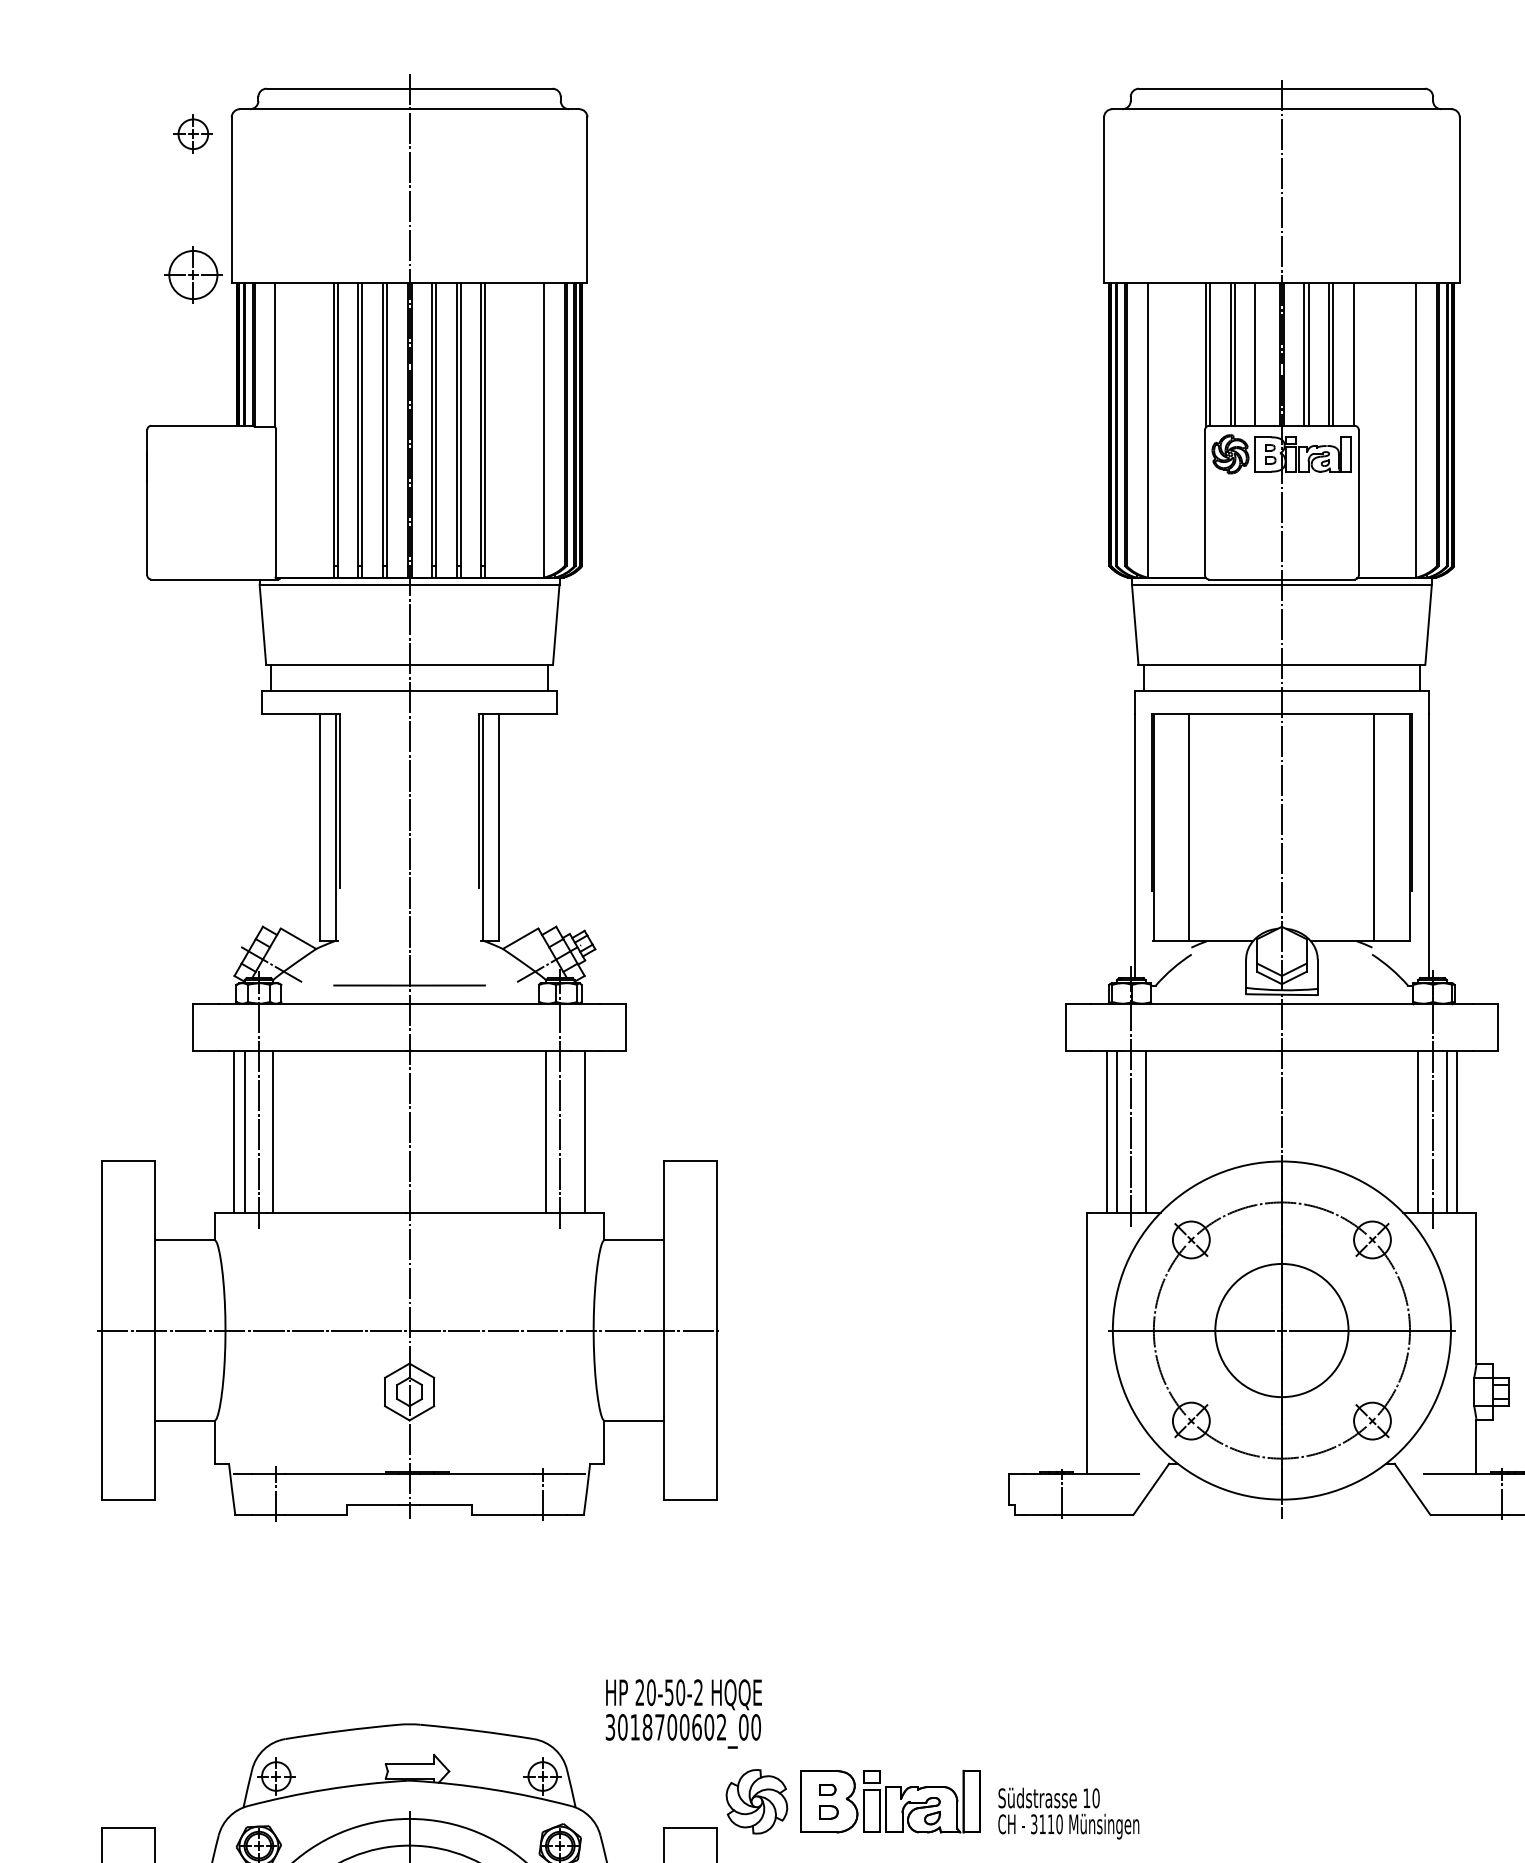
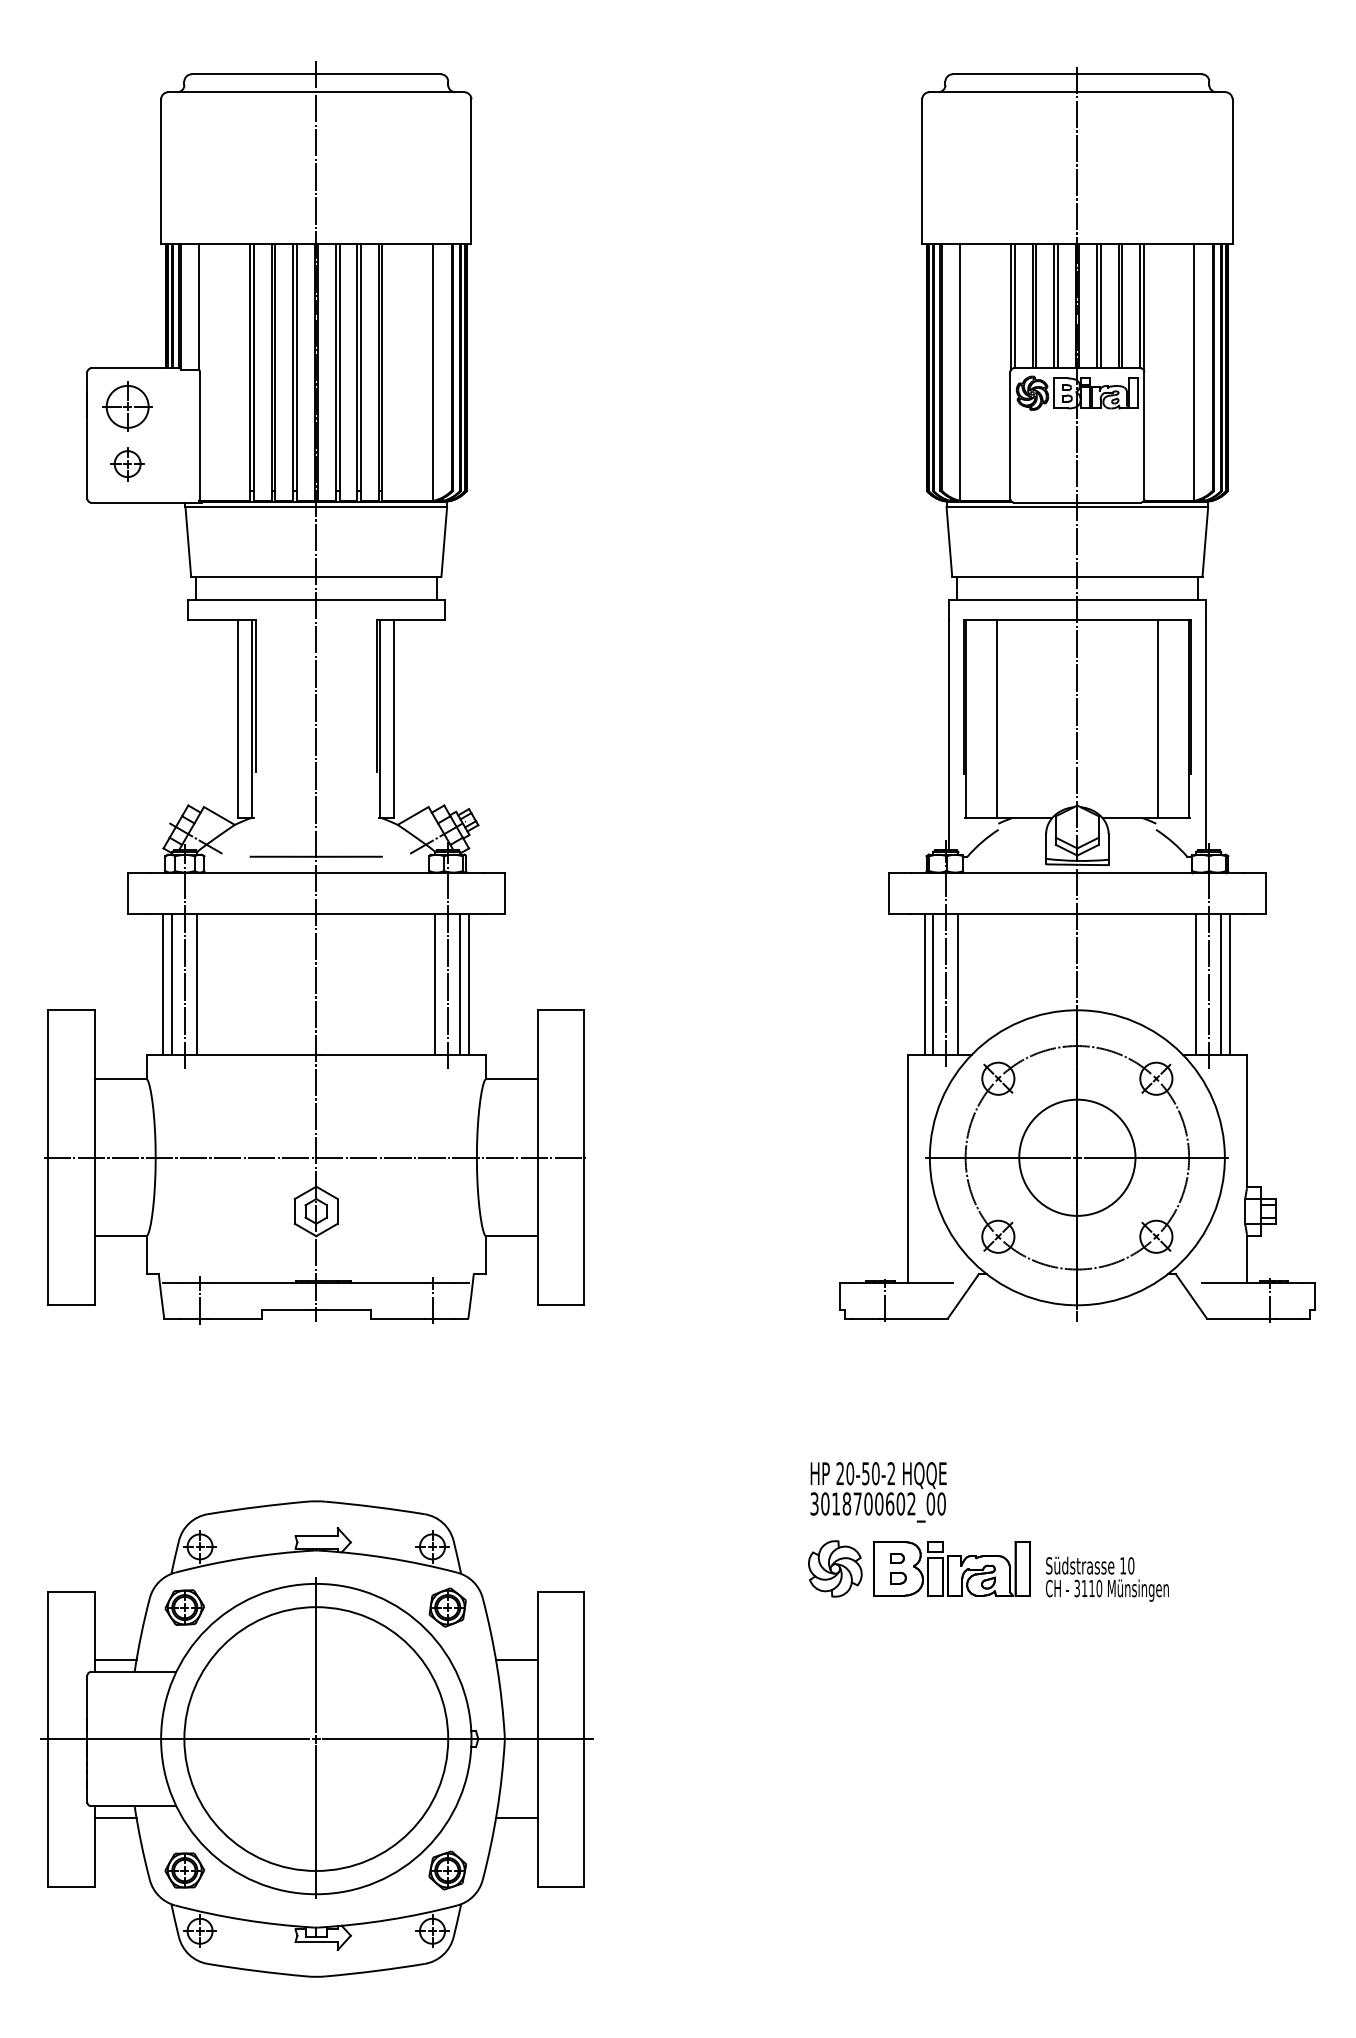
part: (193, 134) -> (127, 464), moved
part: (193, 274) -> (127, 406), moved
line: (1259, 354) -> (1057, 306), added
line: (1357, 354) -> (1143, 306), added
line: (574, 1131) -> (460, 984), added
text: (683, 1714) -> (878, 1492), moved
part: (932, 1803) -> (988, 1570), moved

